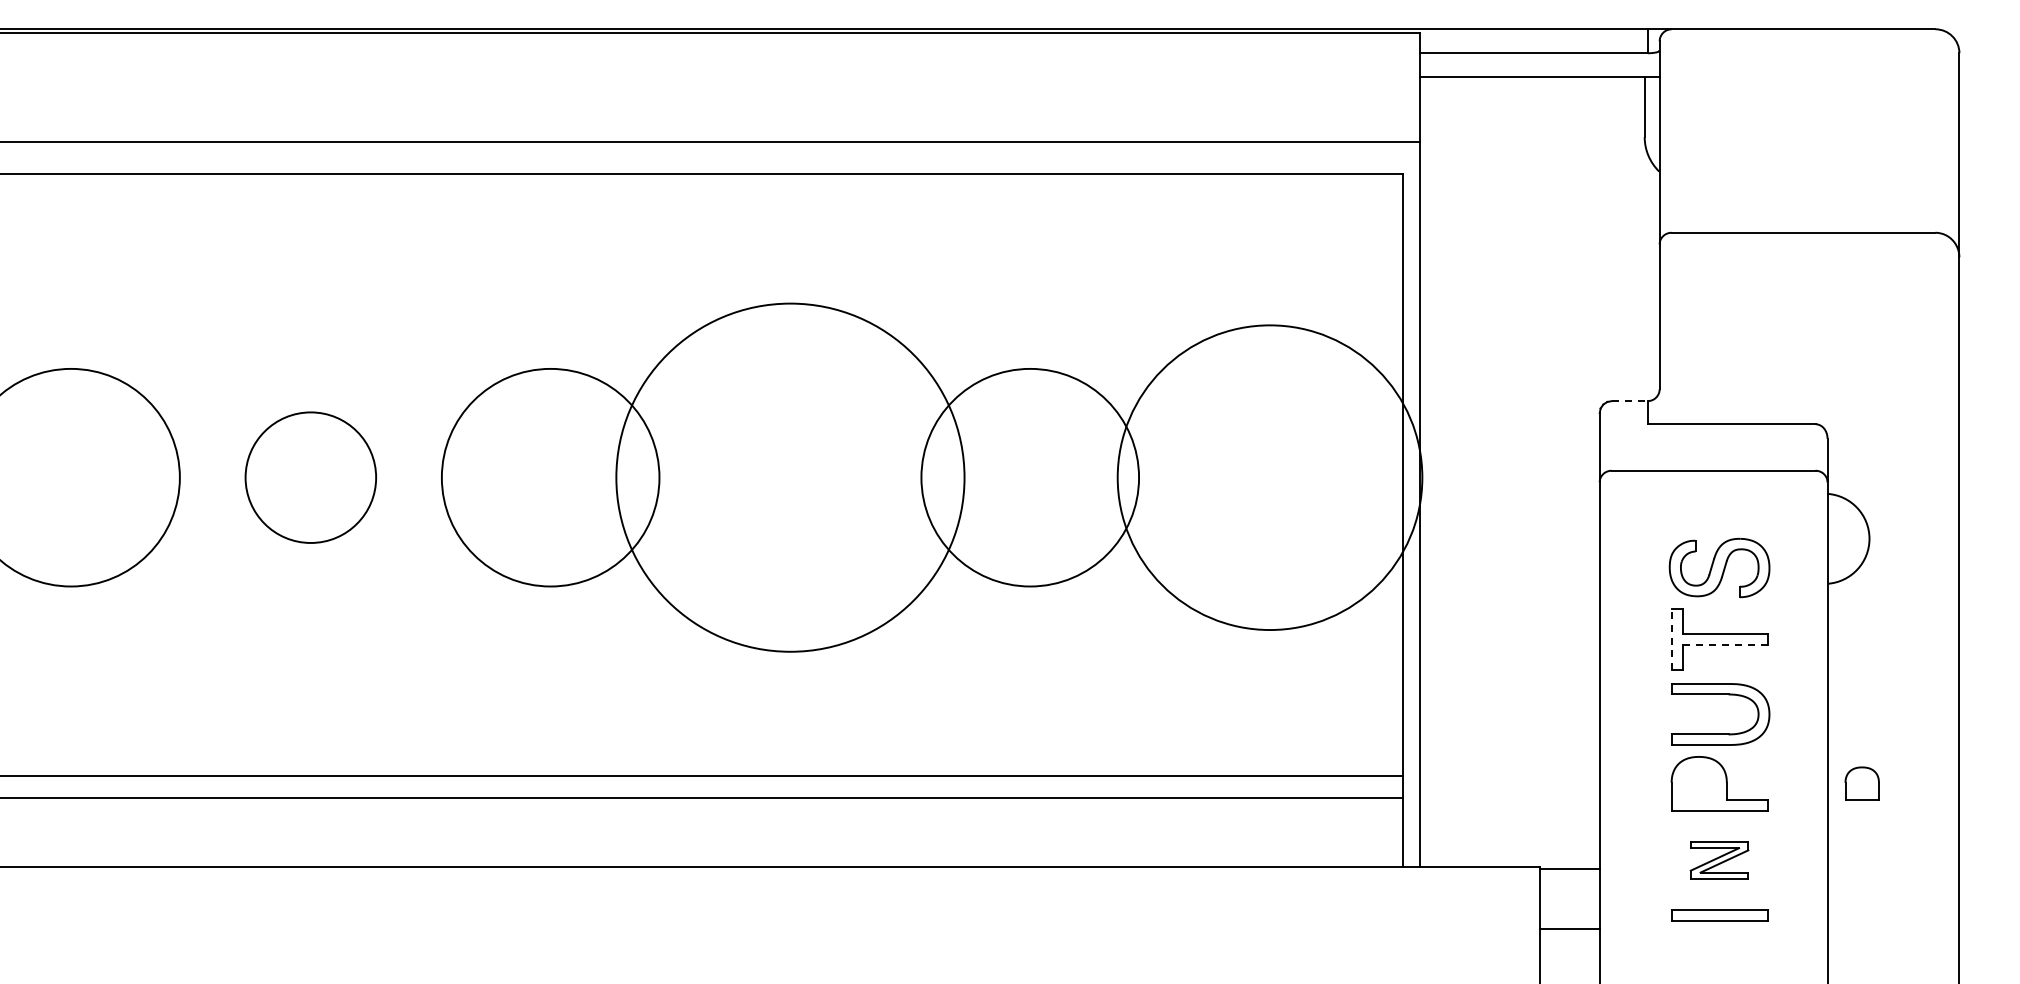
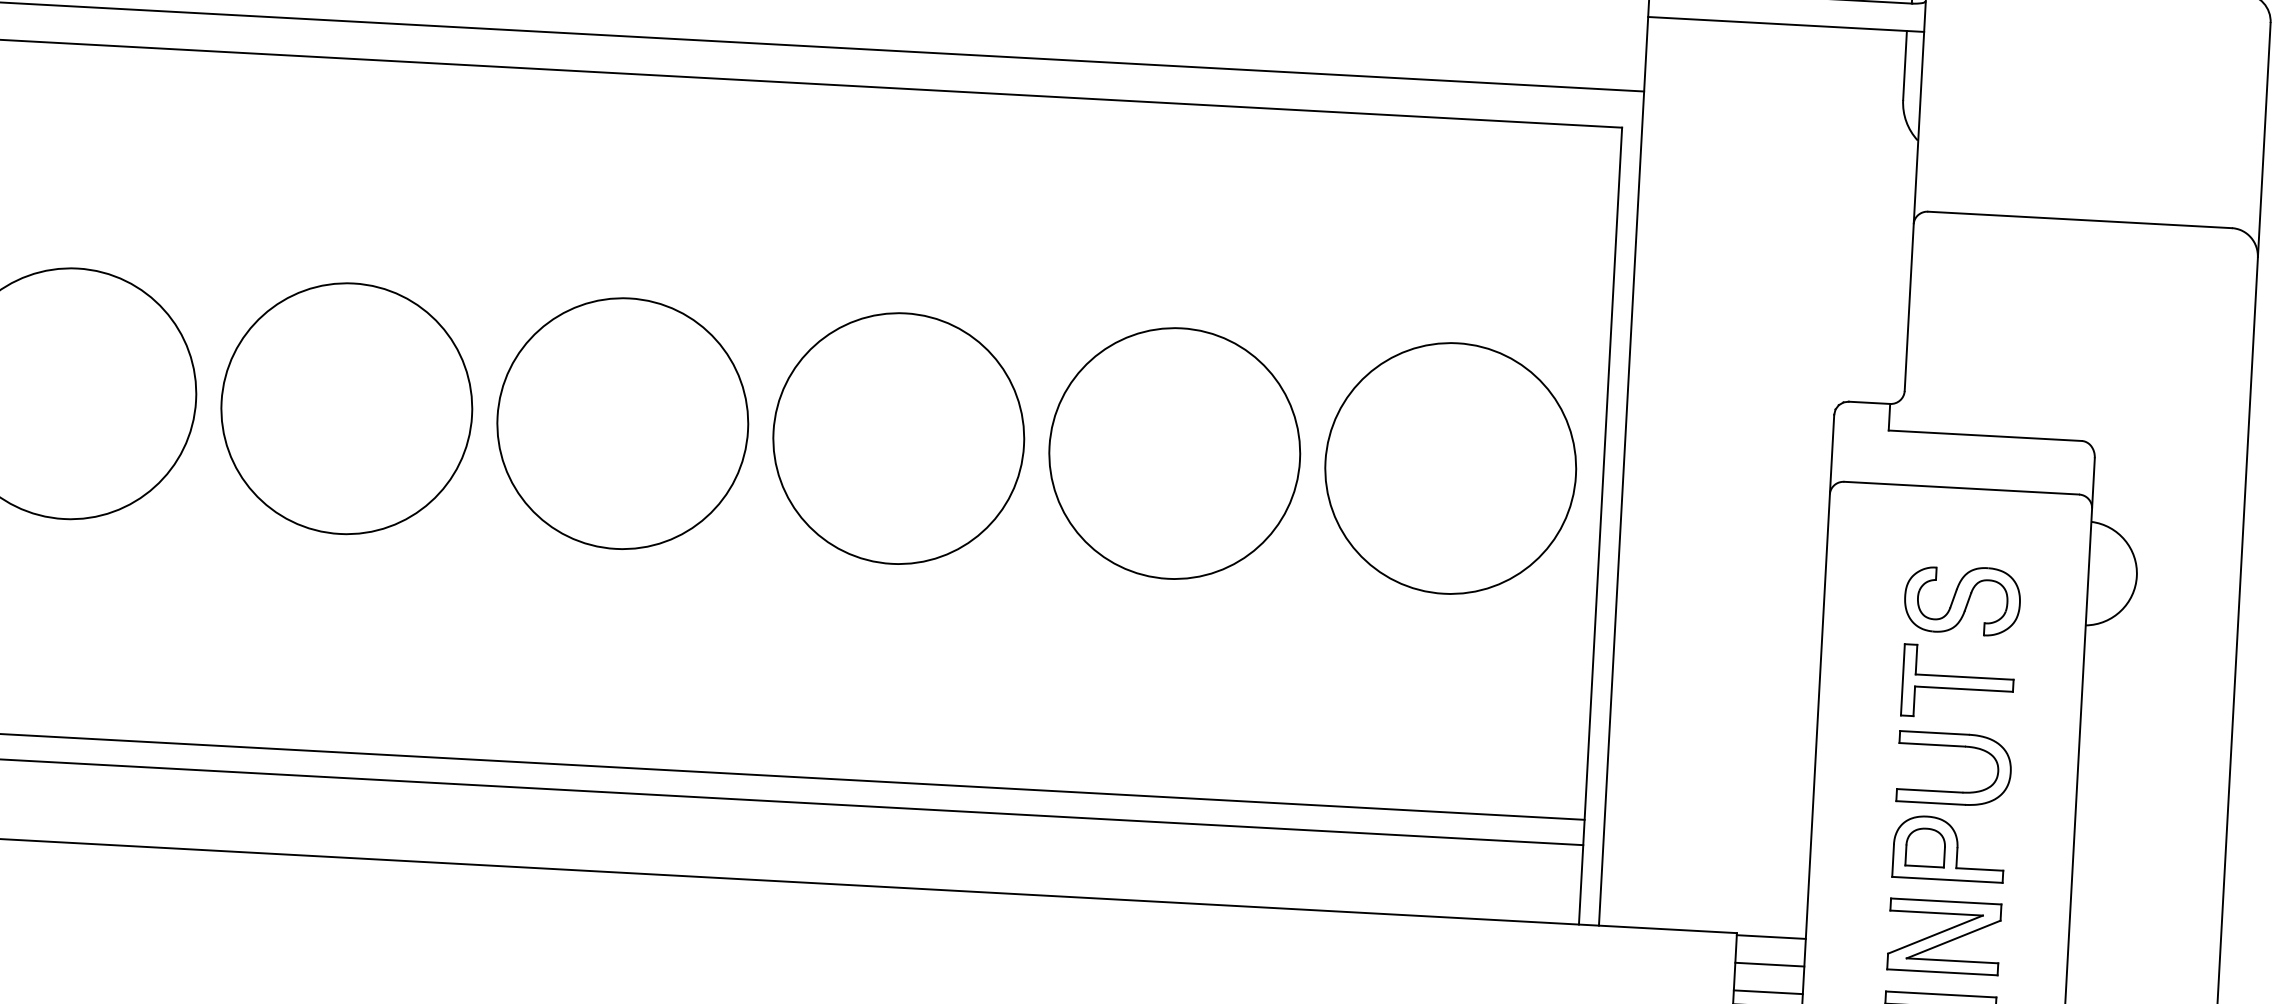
line: (1629, 401) -> (1869, 403), dashed -> solid
circle: (310, 477) -> (346, 408), size x1.67
circle: (790, 477) -> (898, 438), size x0.62
circle: (1269, 477) -> (1450, 468), size x0.71
line: (1671, 639) -> (1902, 679), dashed -> solid
line: (1725, 644) -> (1964, 688), dashed -> solid
part: (1861, 783) -> (1924, 847), moved
part: (1719, 860) -> (1944, 937), size x1.67
line: (1569, 892) -> (1769, 964), added
line: (1569, 916) -> (1768, 992), added

